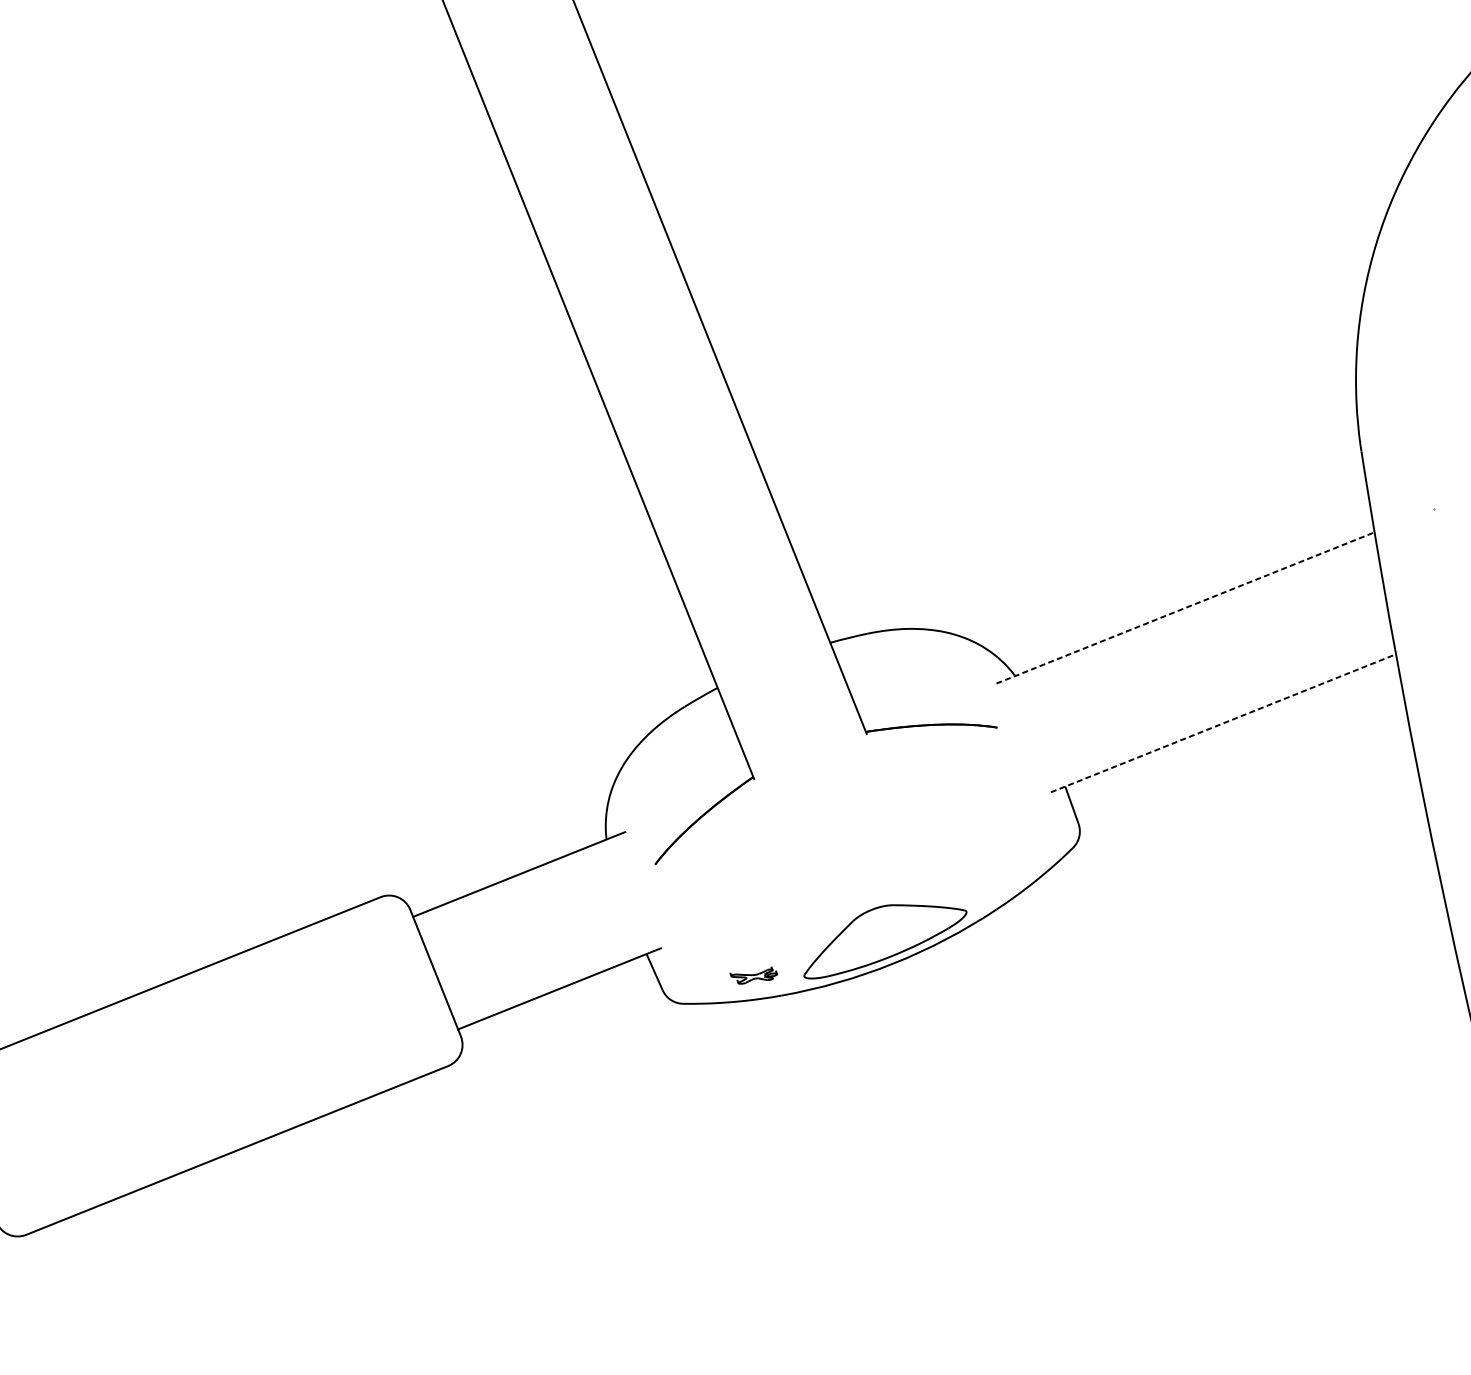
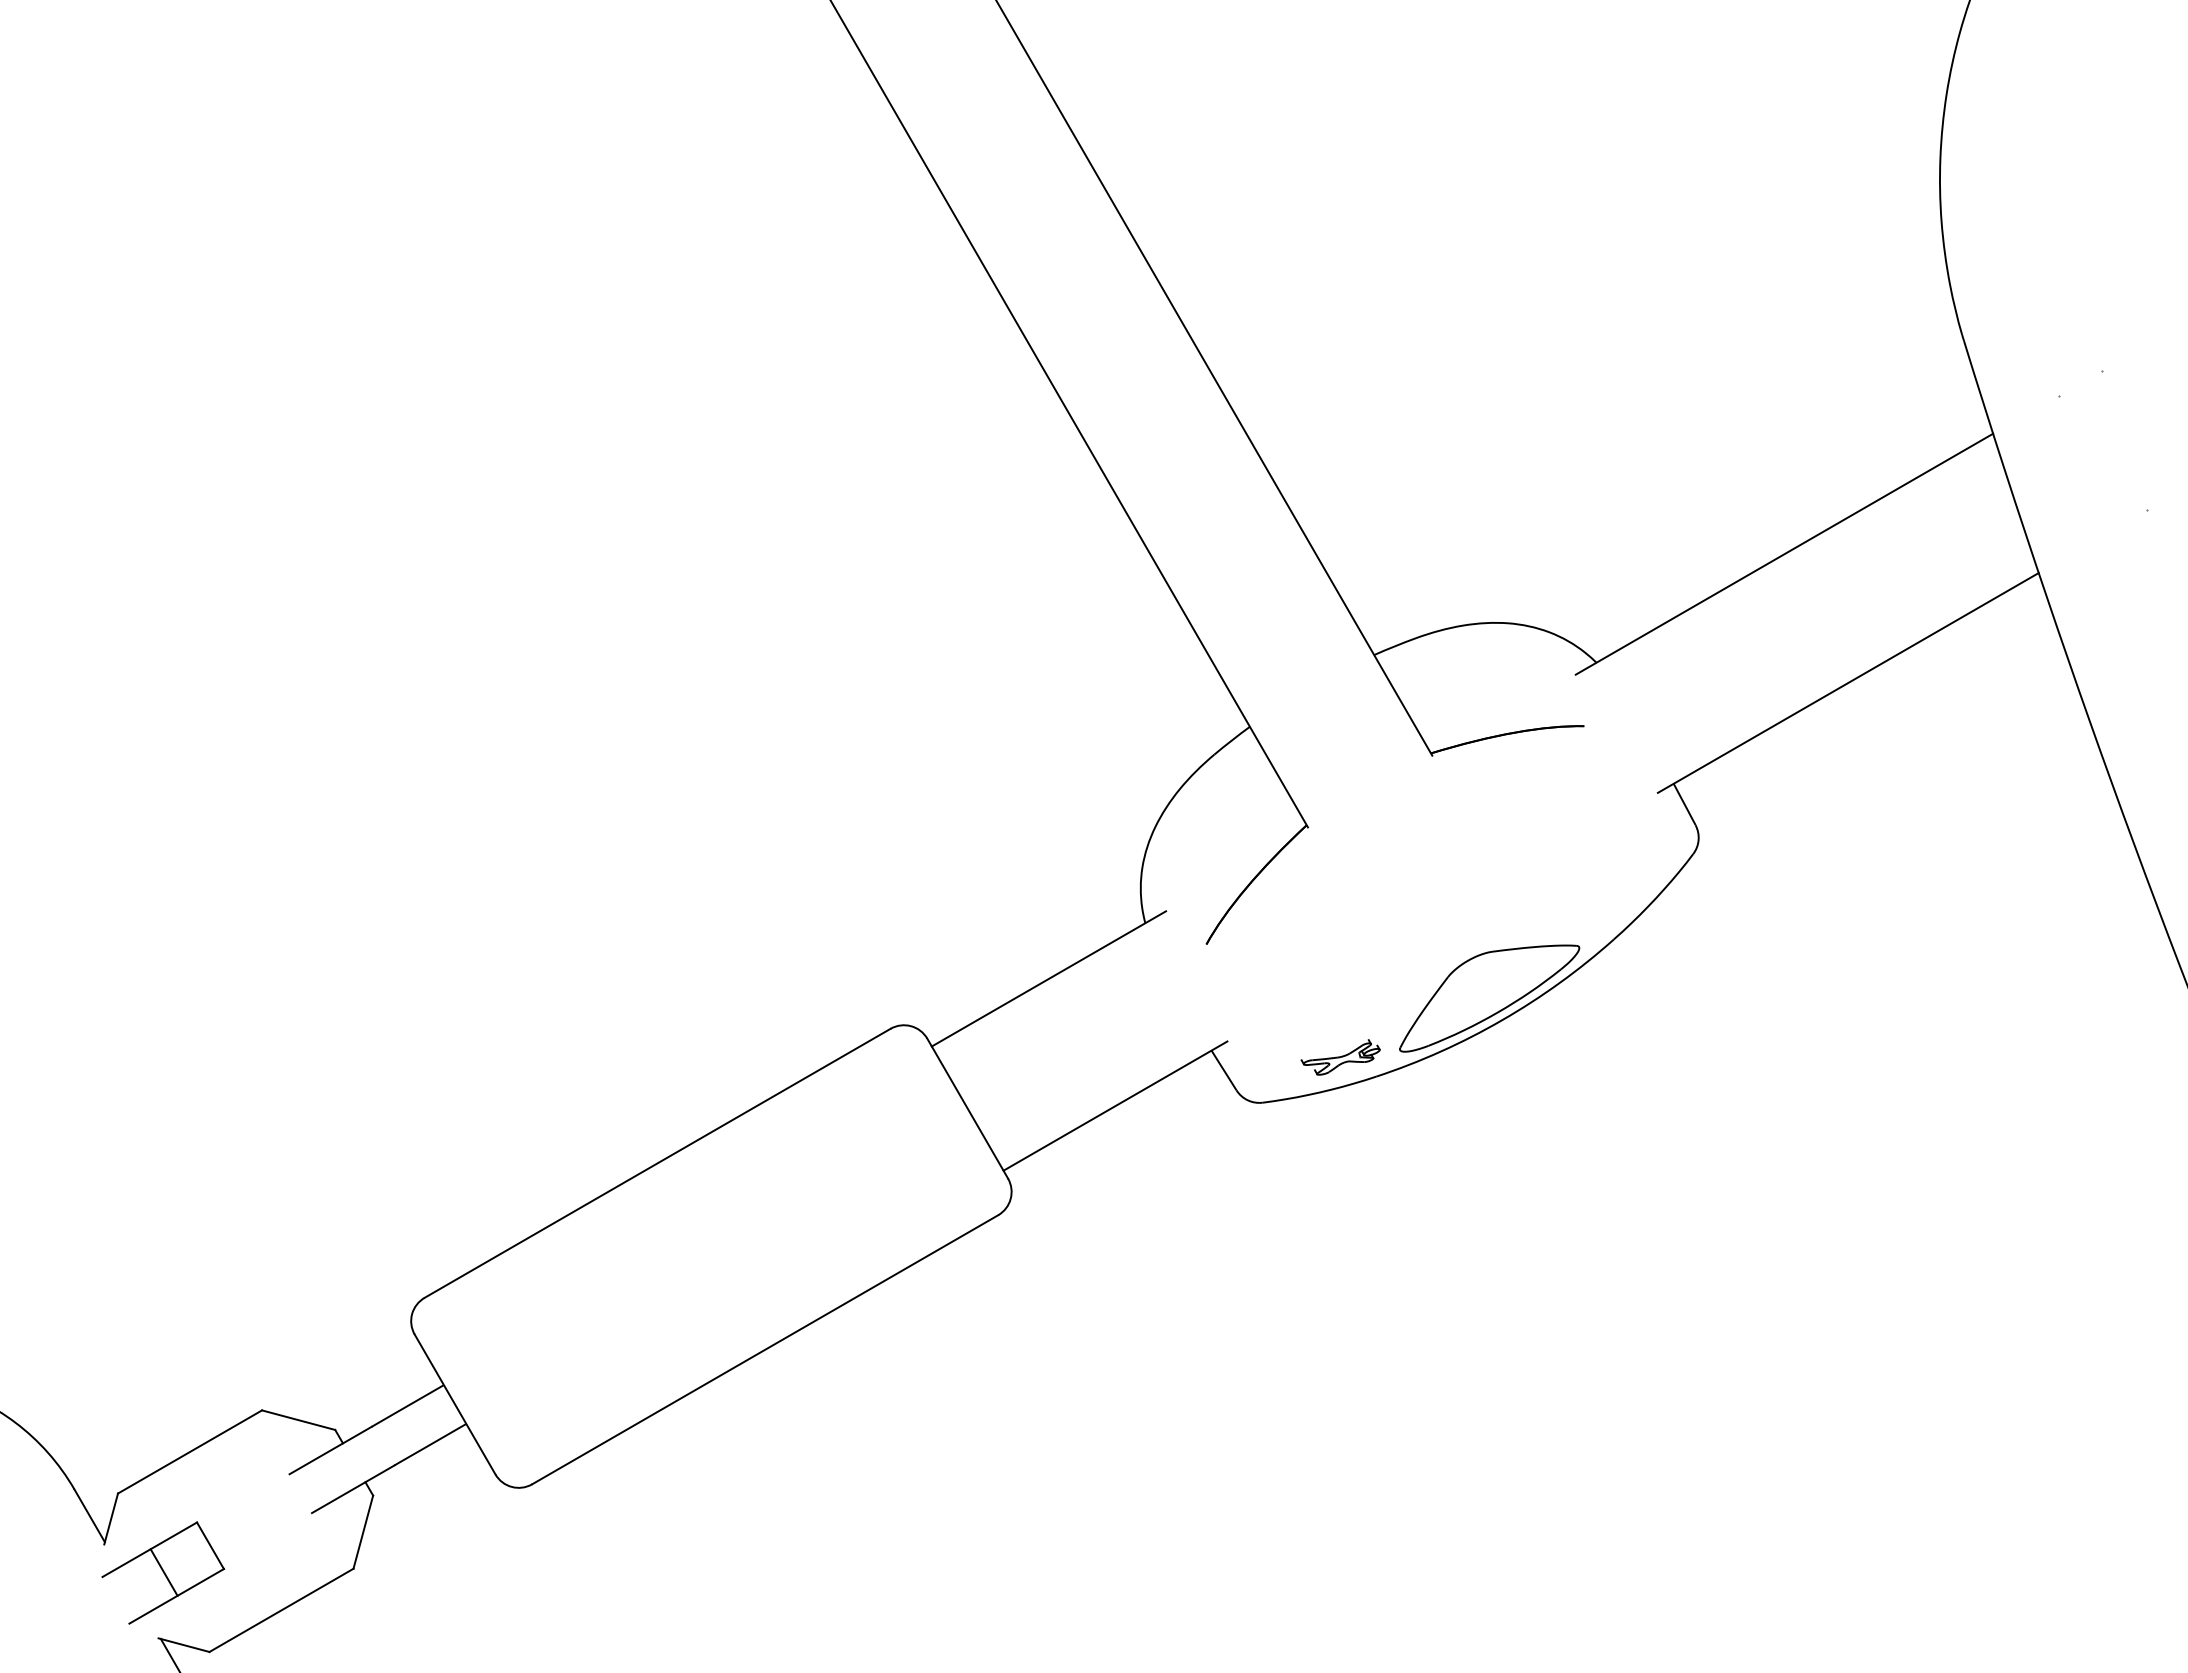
line: (1185, 608) -> (1784, 554), dashed -> solid
line: (1223, 722) -> (1848, 682), dashed -> solid
part: (753, 975) -> (1340, 1057), size x1.43

